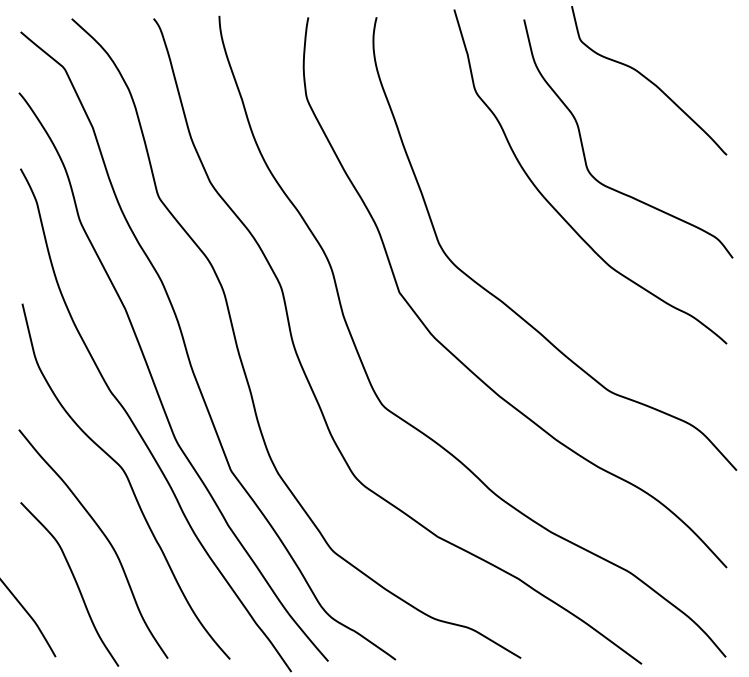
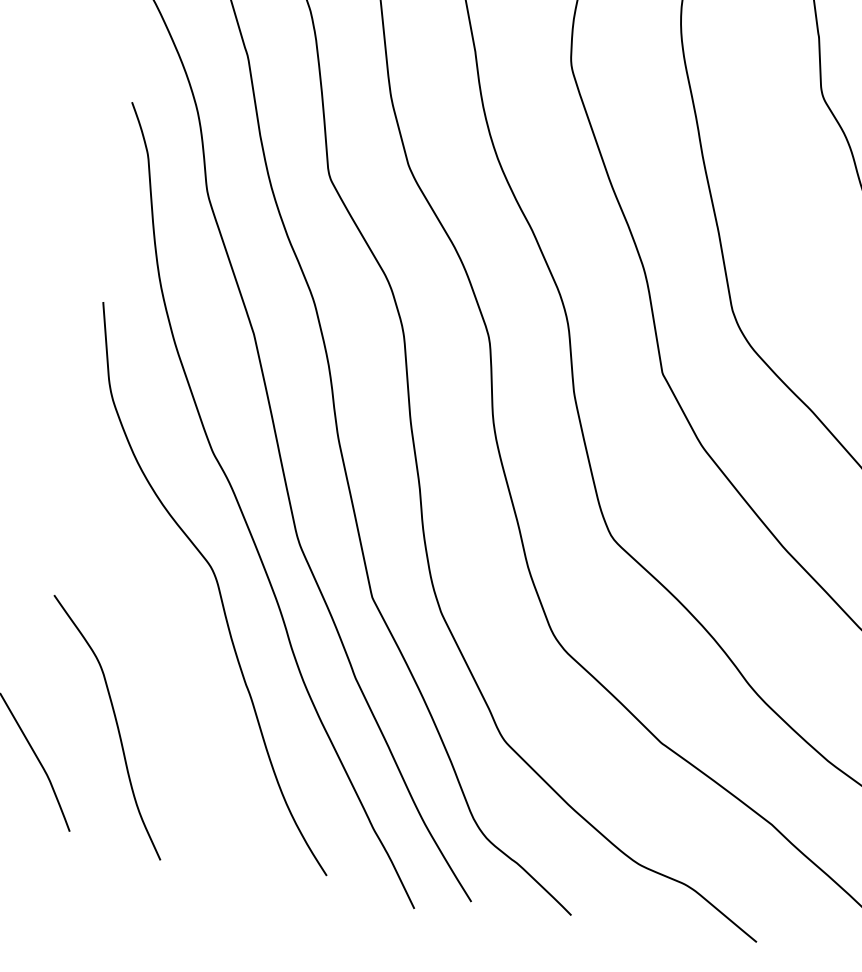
curve: (103, 535) -> (168, 663), removed

